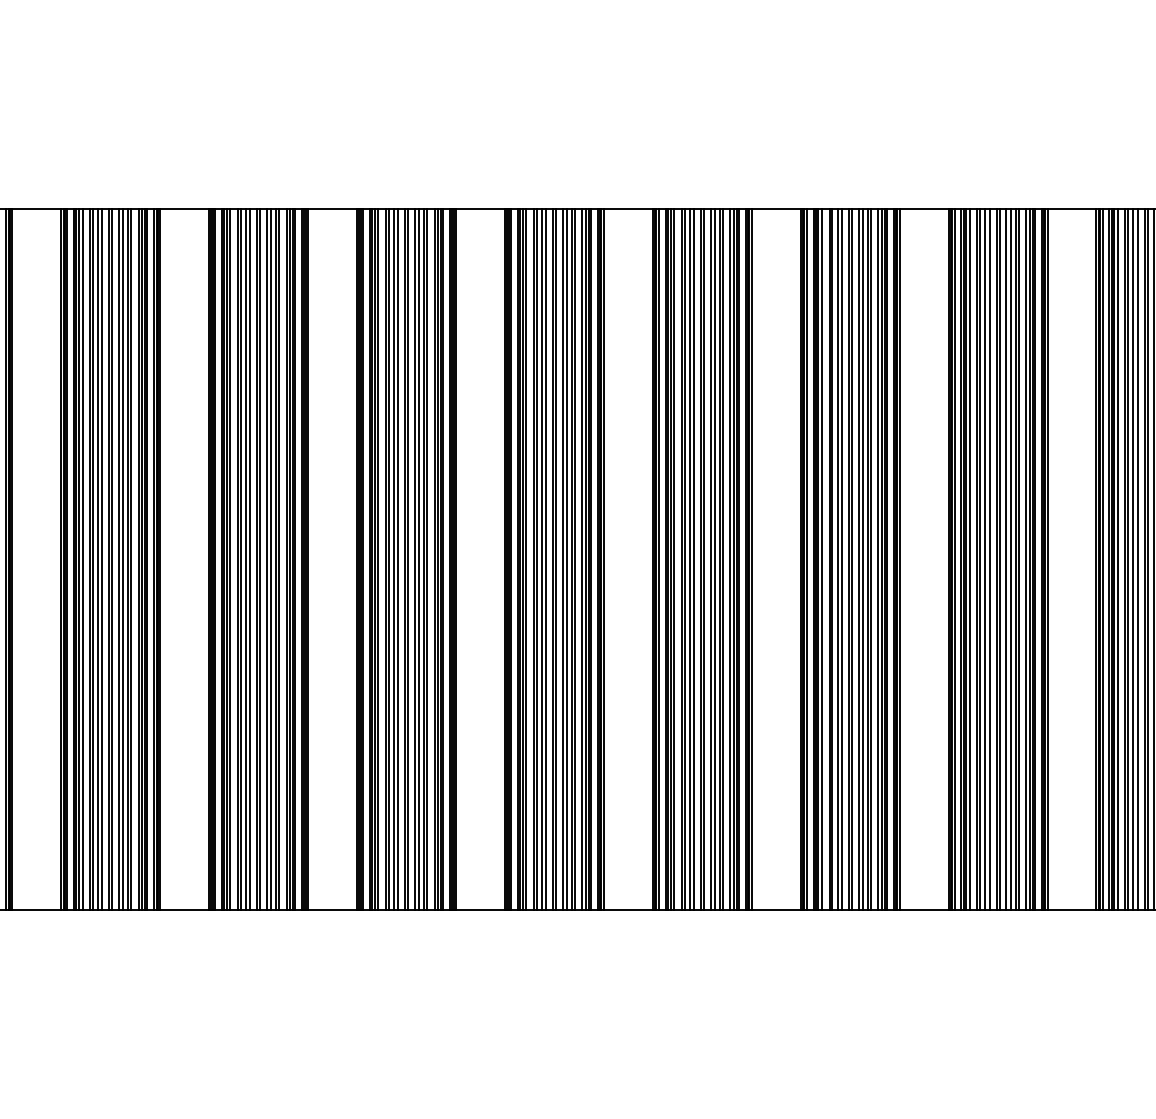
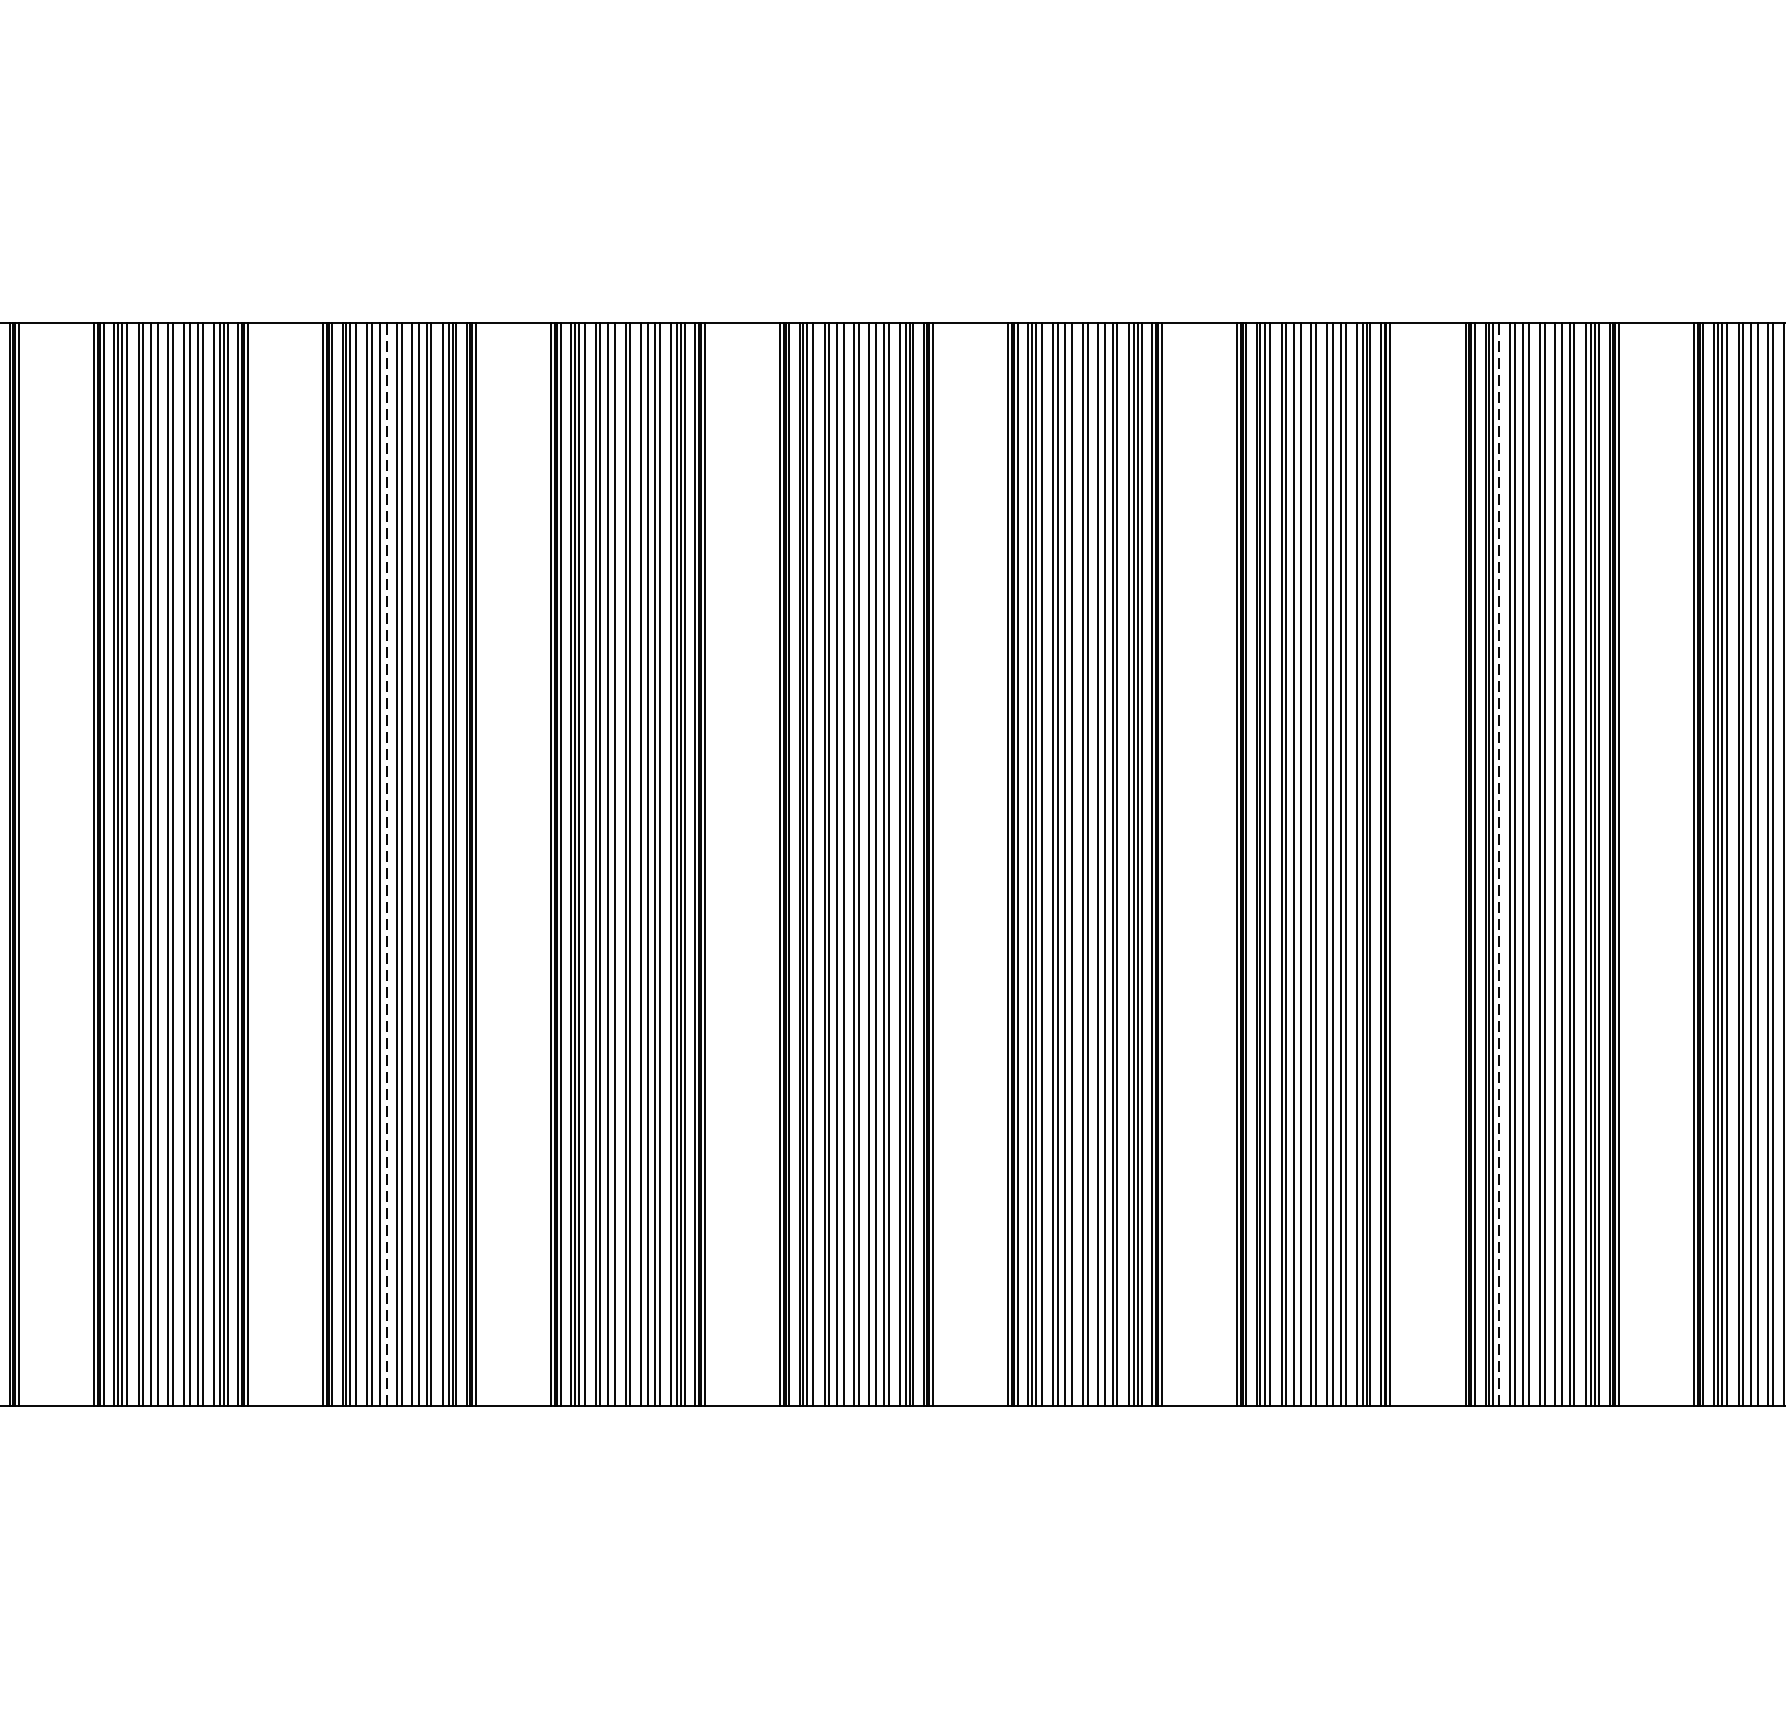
line: (250, 558) -> (386, 862), solid -> dashed
line: (970, 558) -> (1499, 862), solid -> dashed

